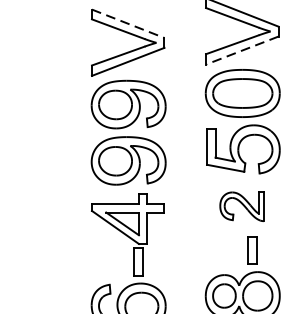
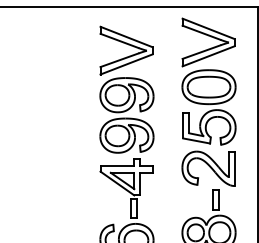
line: (129, 24) -> (127, 37), dashed -> solid
line: (242, 50) -> (208, 56), dashed -> solid
part: (242, 206) -> (208, 168), size x1.67

